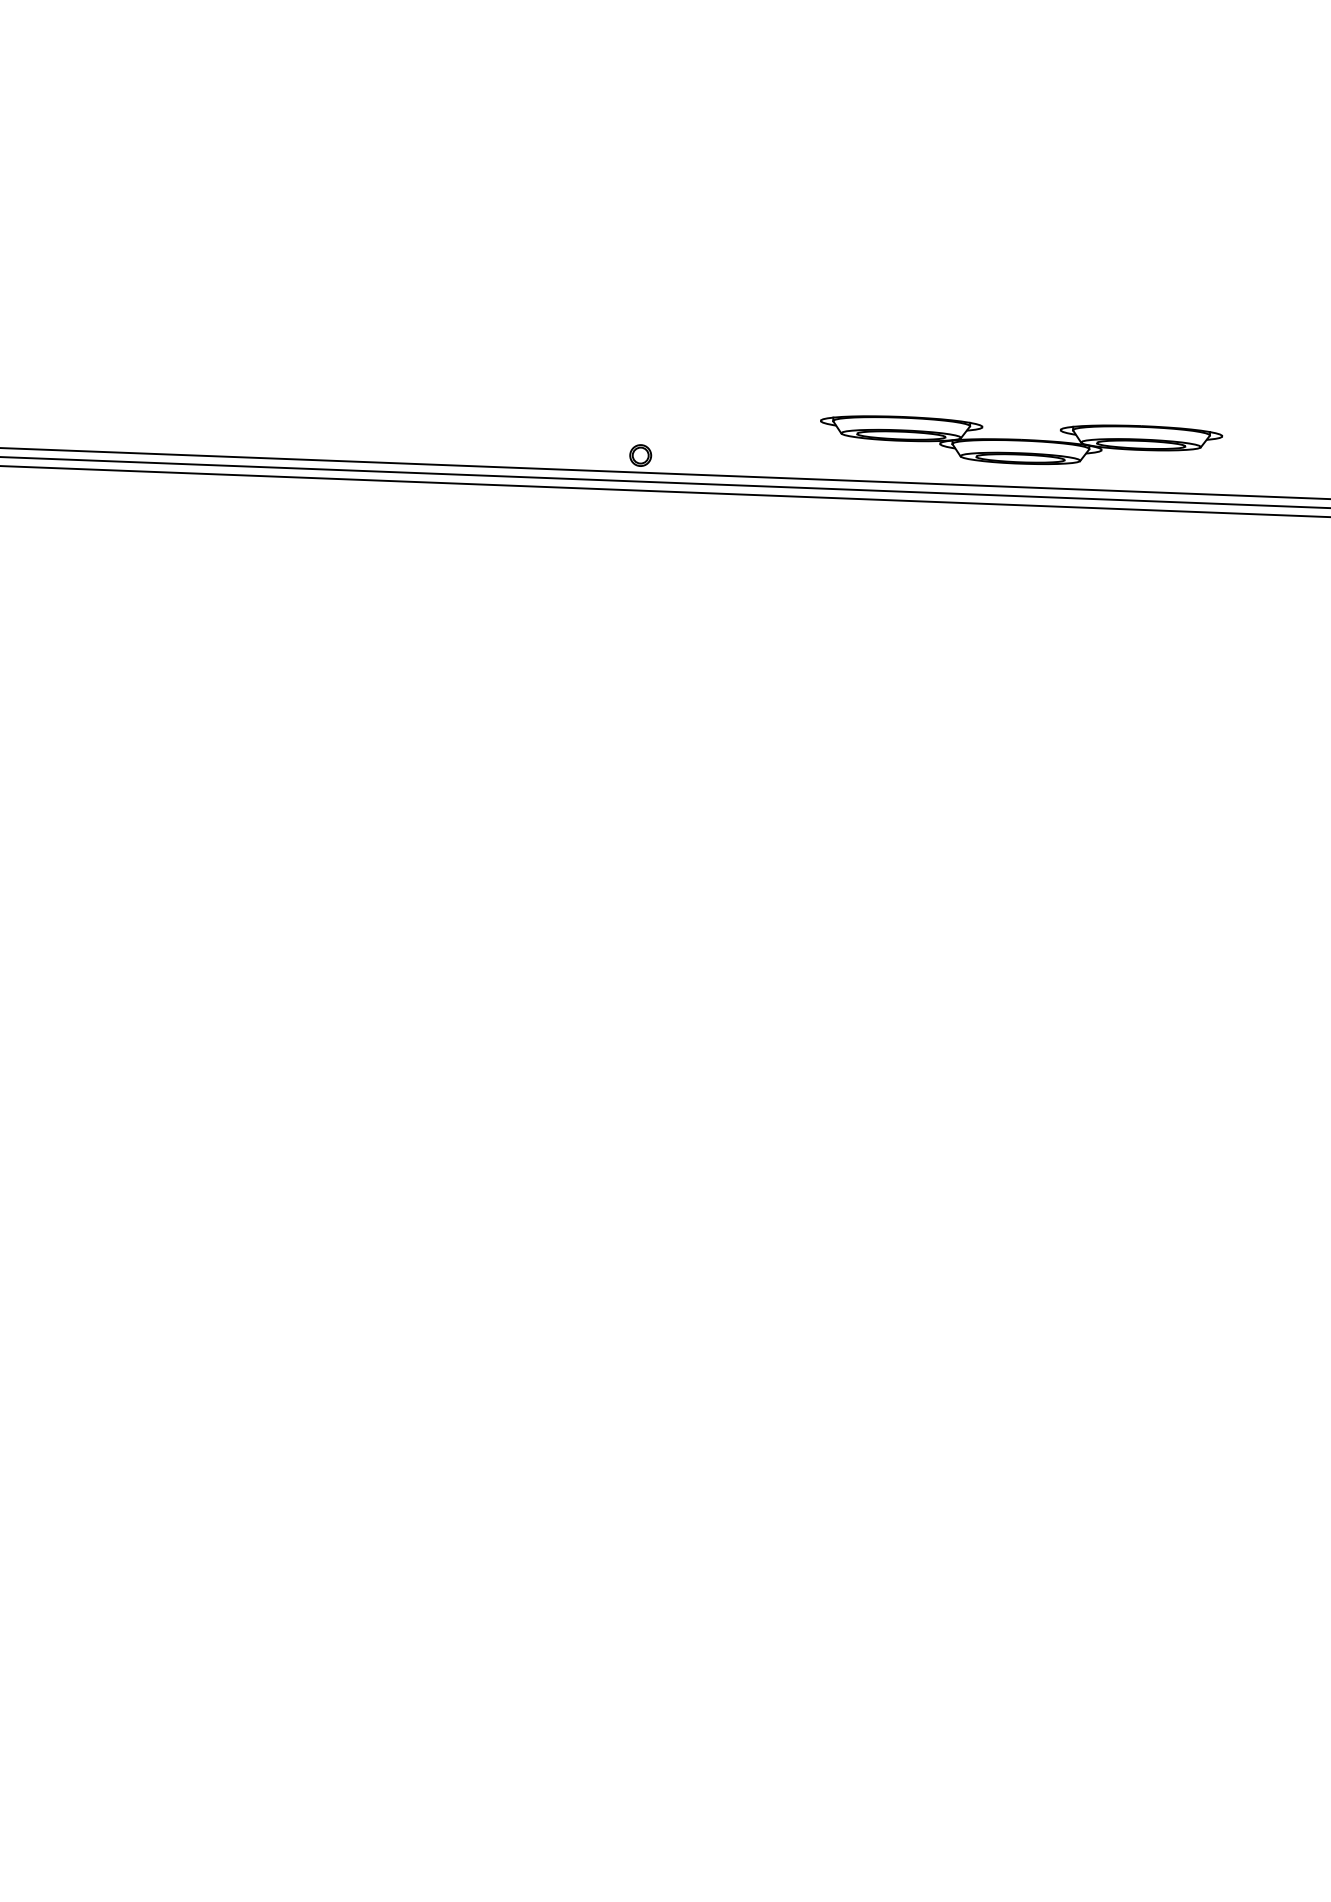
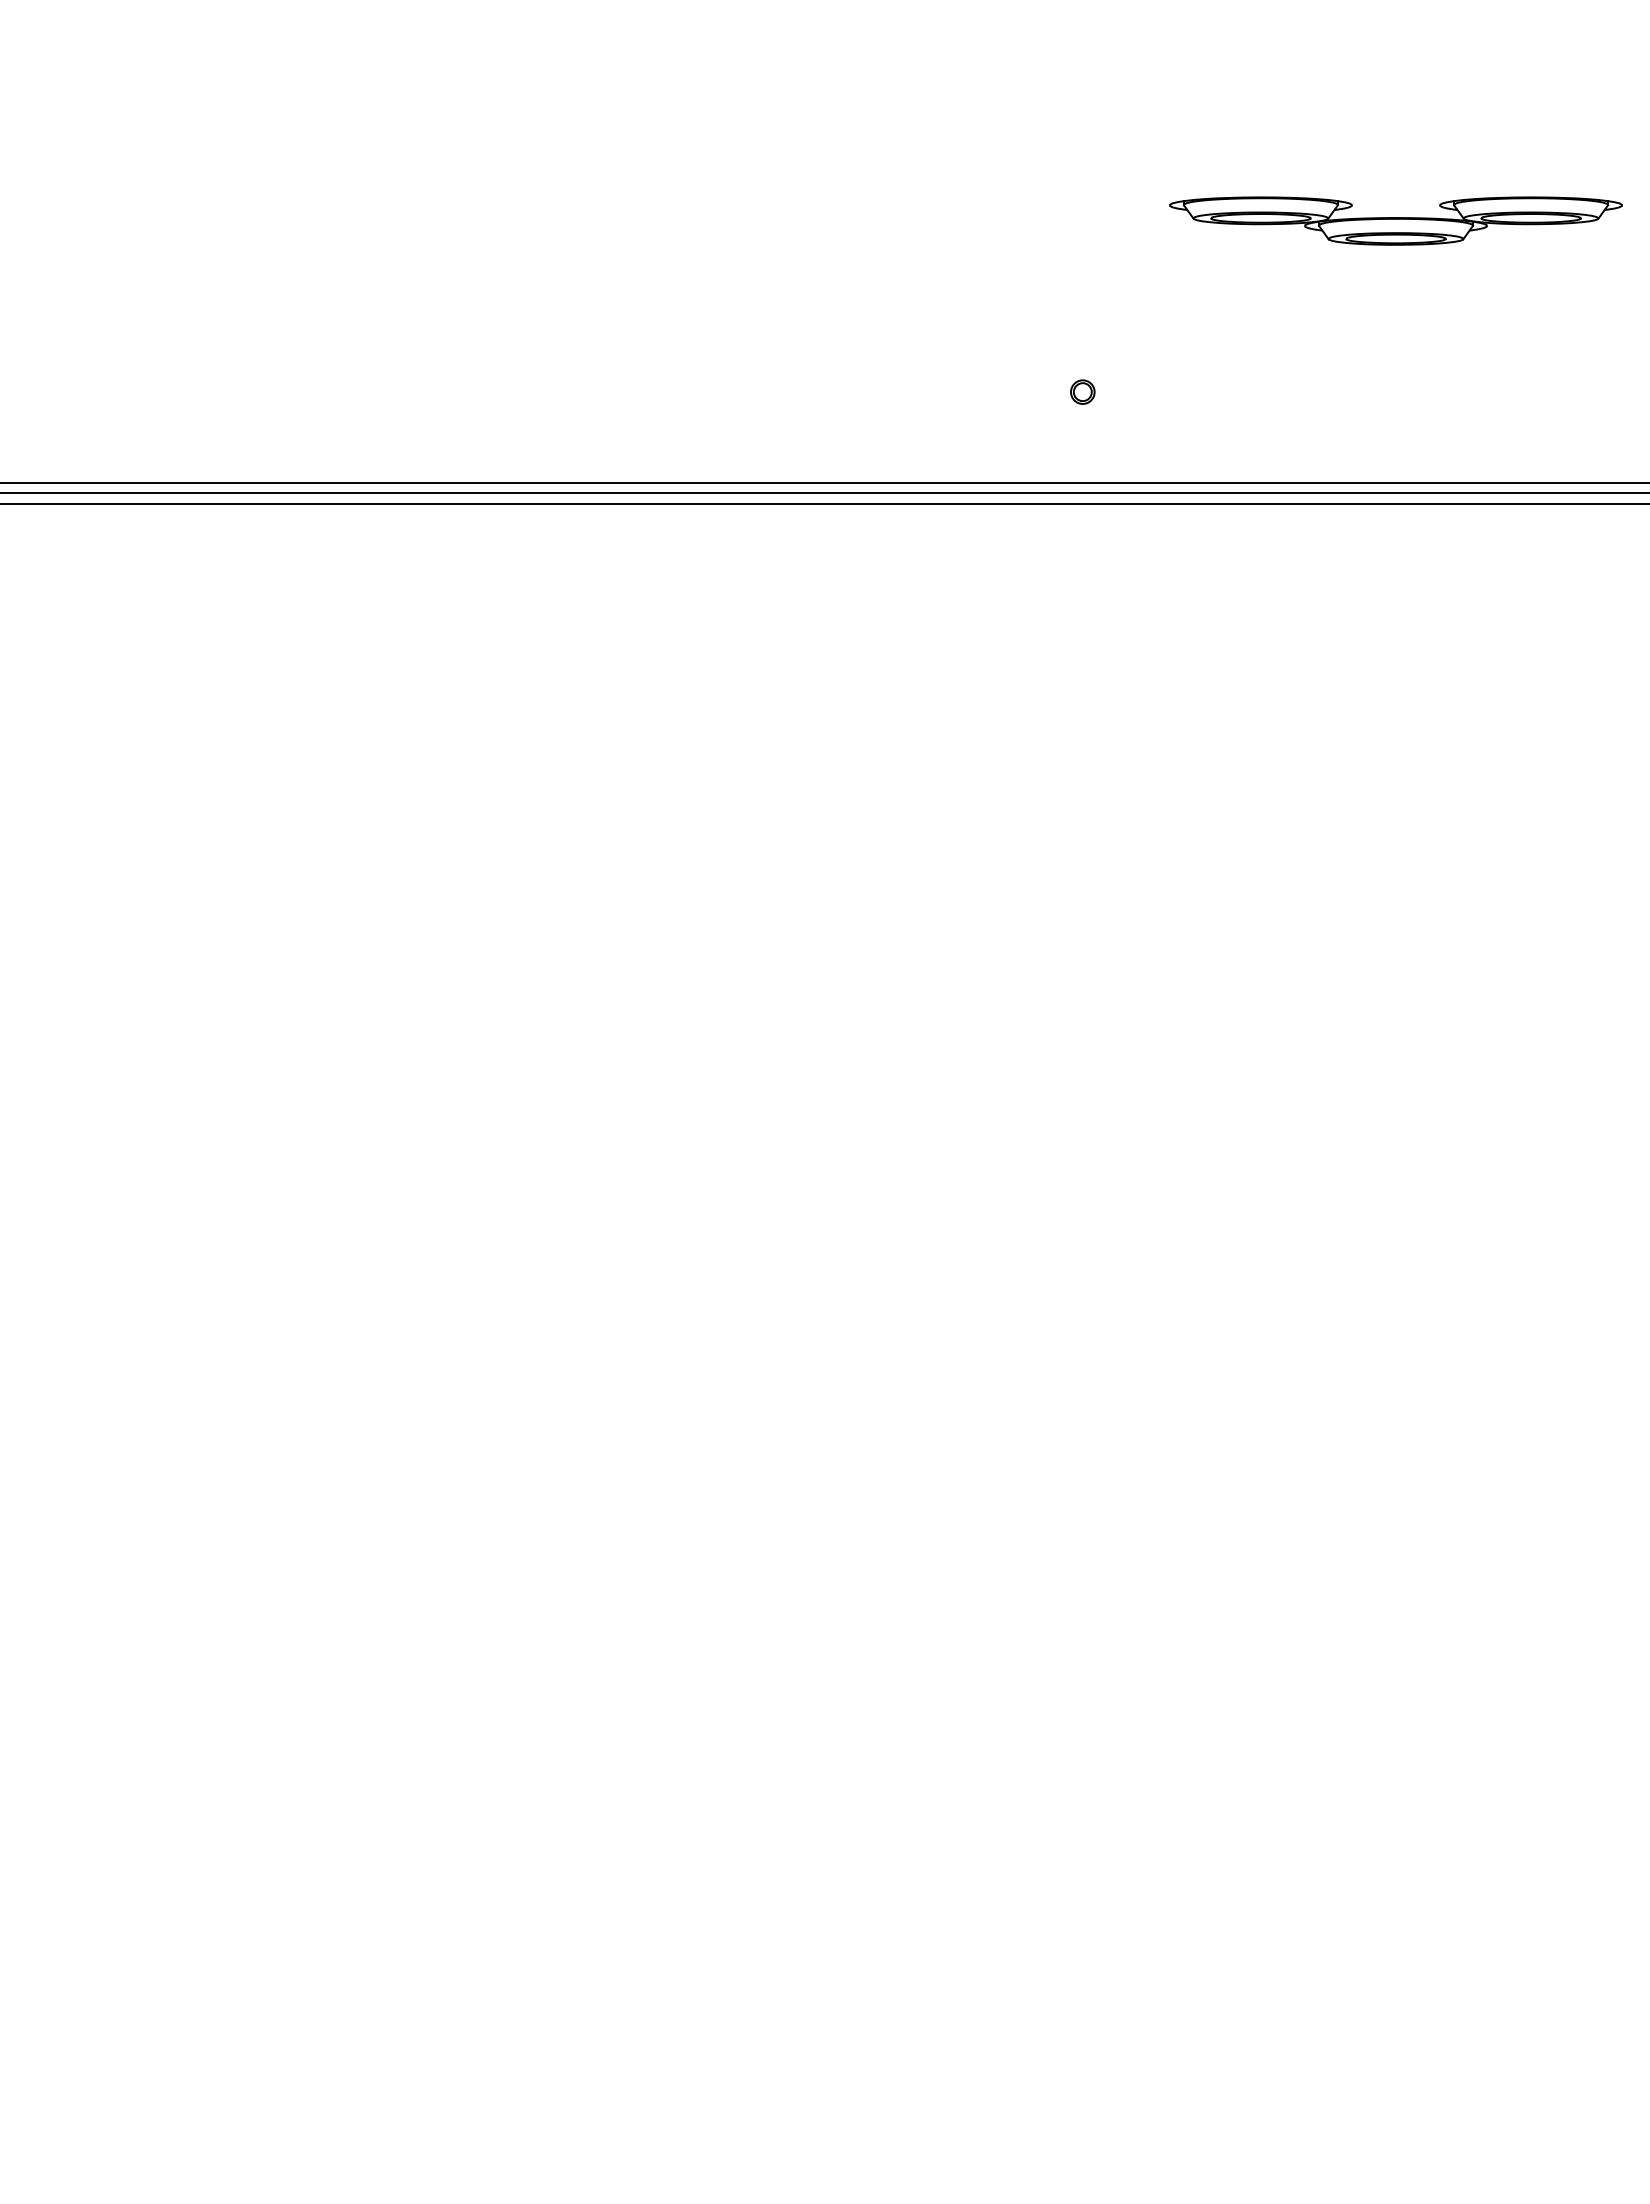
part: (1020, 442) -> (1395, 220), moved
part: (640, 454) -> (1082, 391), moved

